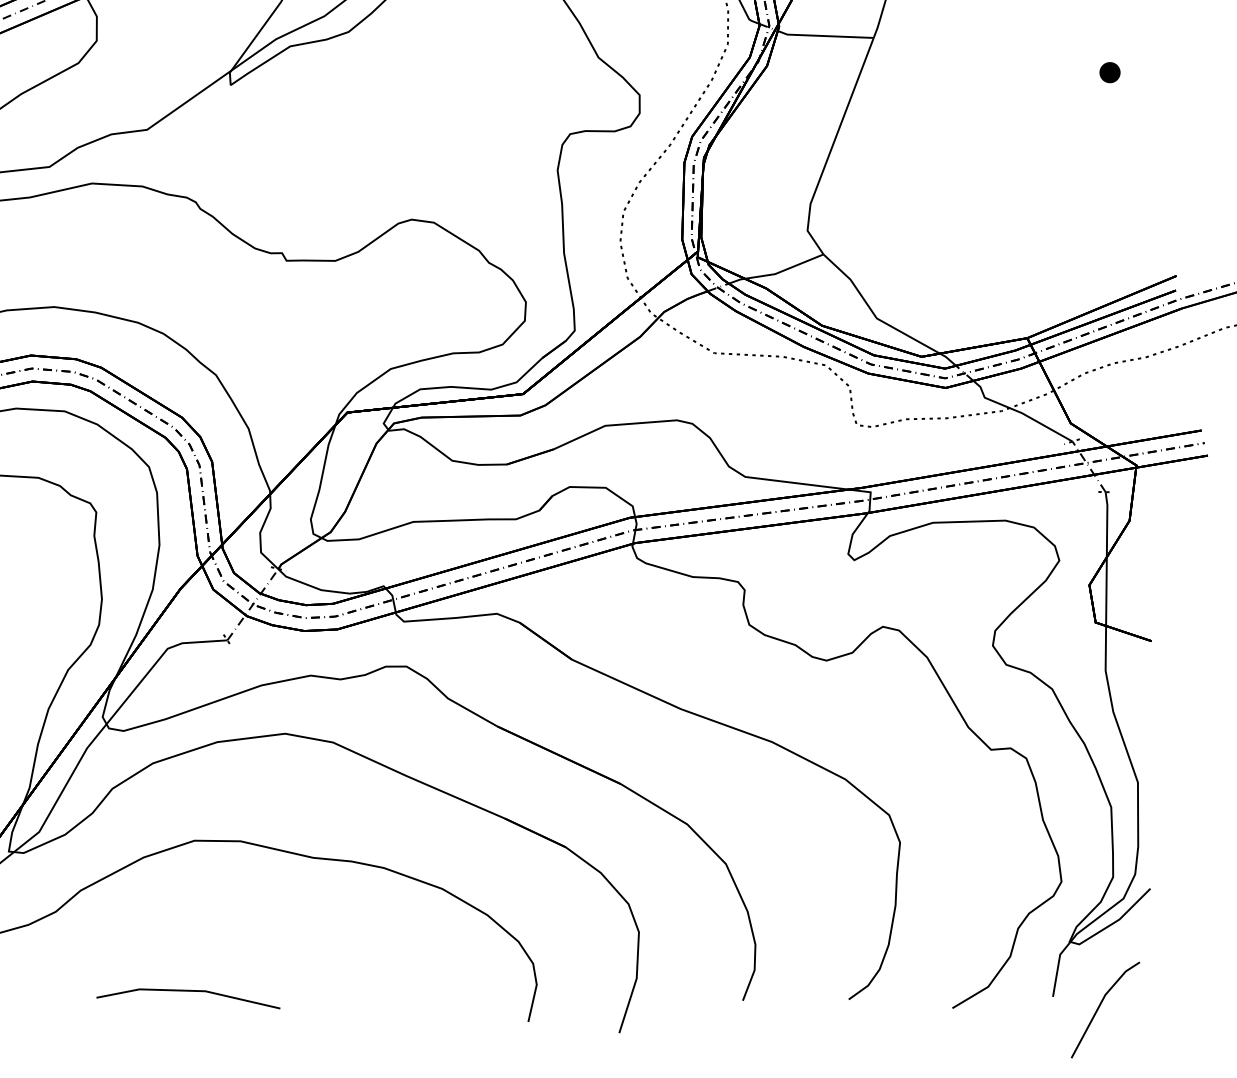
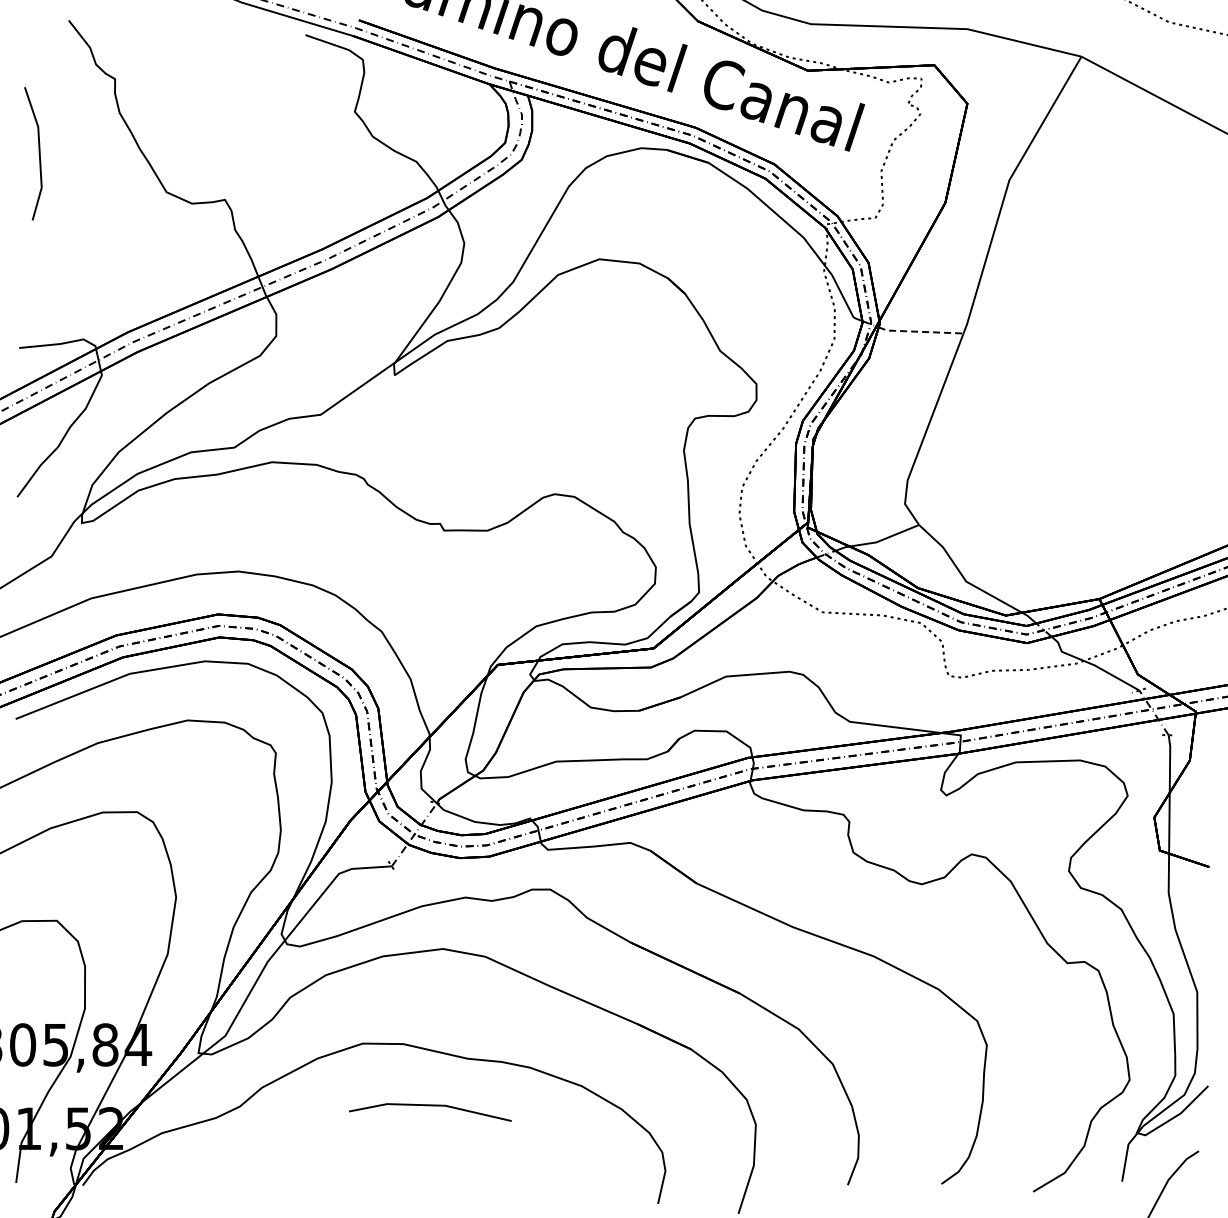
line: (823, 35) -> (919, 331), solid -> dashed
part: (1109, 72) -> (1172, 364), removed
line: (188, 992) -> (430, 1106), moved

